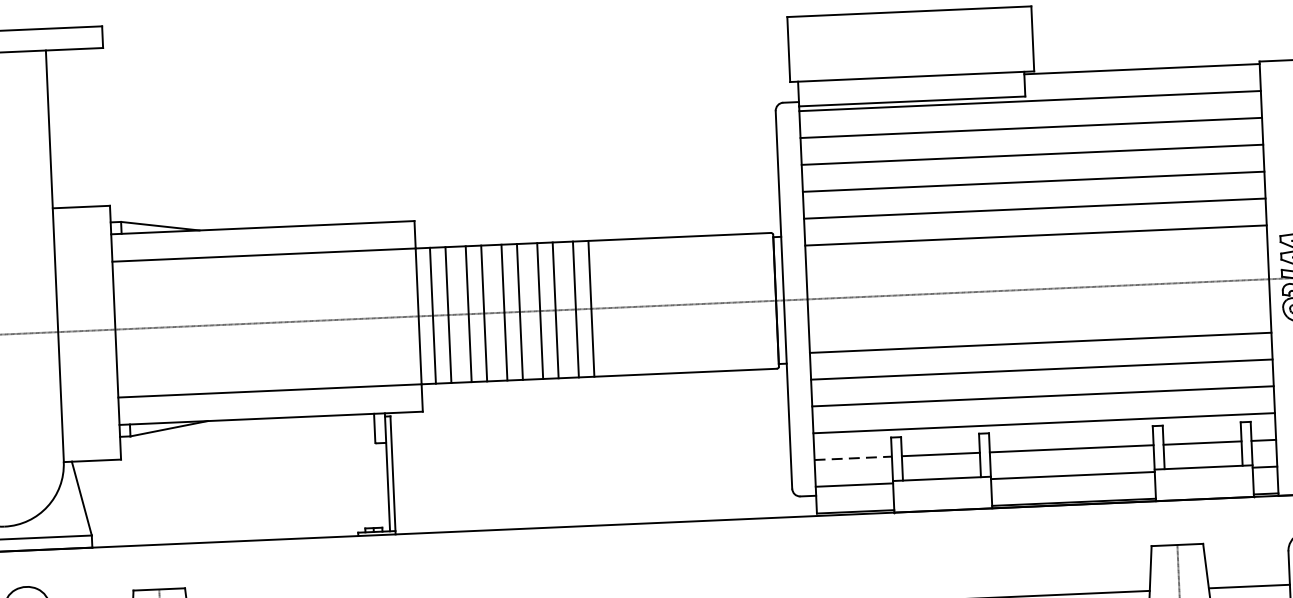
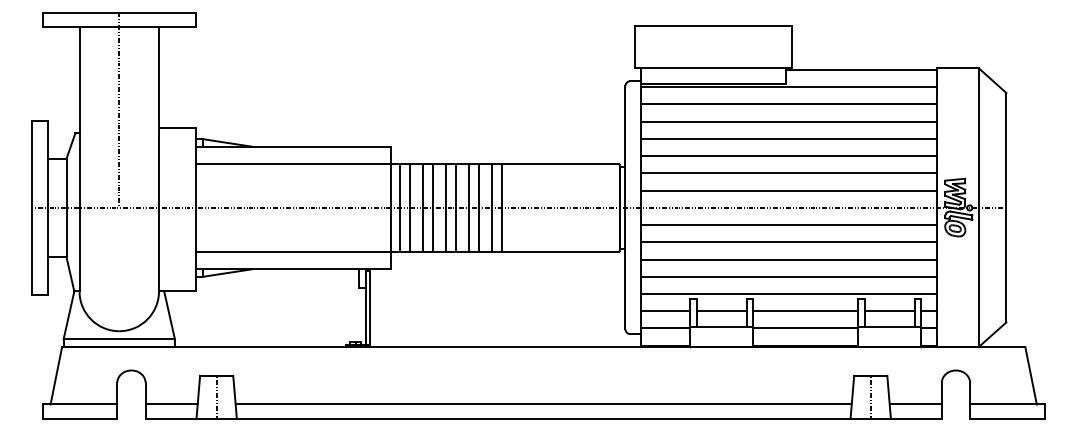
line: (1036, 262) -> (788, 190), added
line: (1039, 316) -> (788, 225), added
line: (853, 458) -> (665, 311), dashed -> solid

